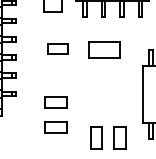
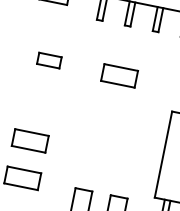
part: (57, 49) -> (48, 60), size x0.71
part: (104, 49) -> (119, 75), size x0.71

